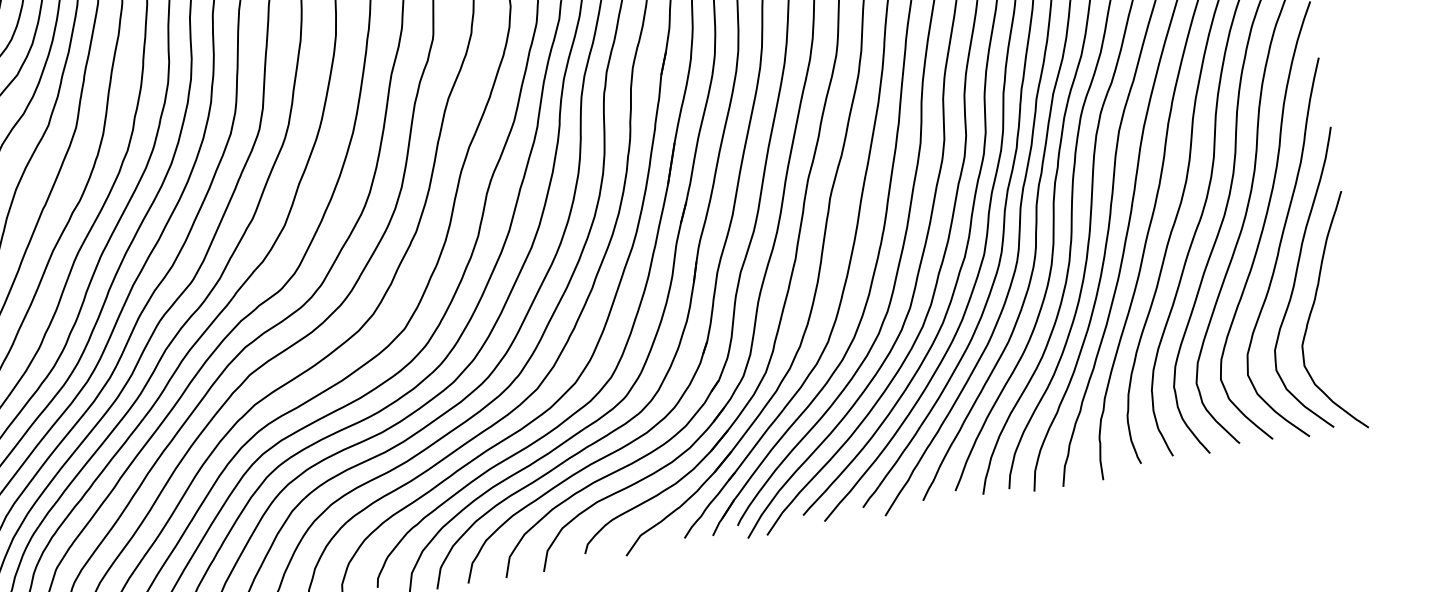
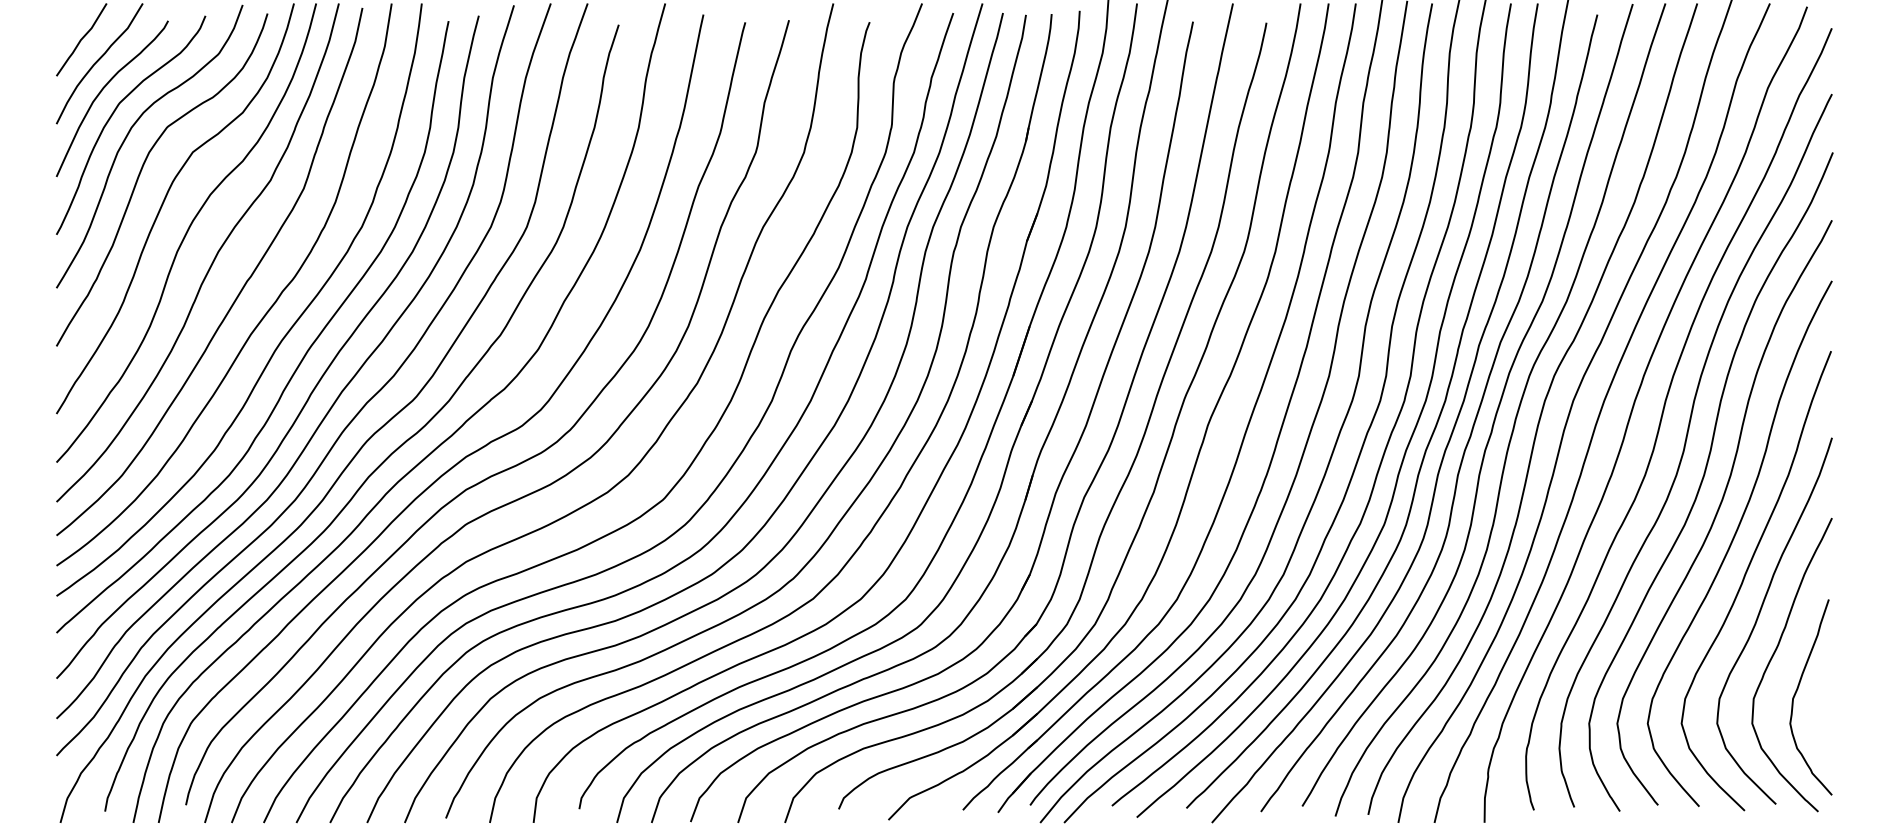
curve: (1336, 334) -> (1797, 691), added

